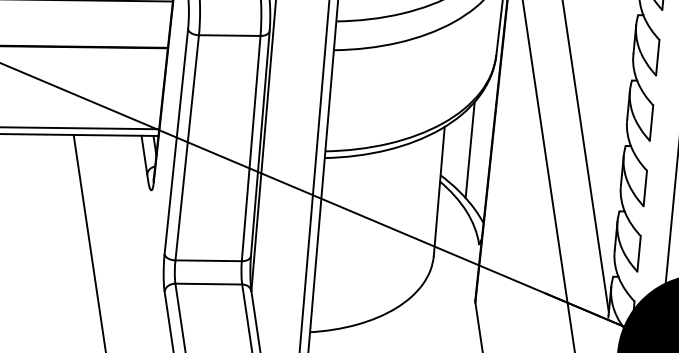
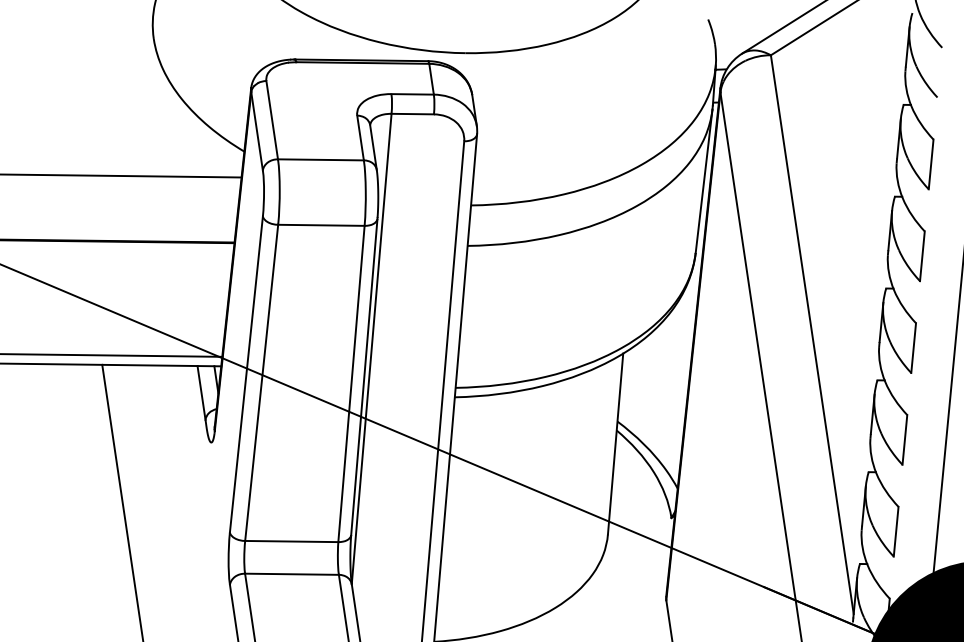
line: (469, 149) -> (658, 385), removed

